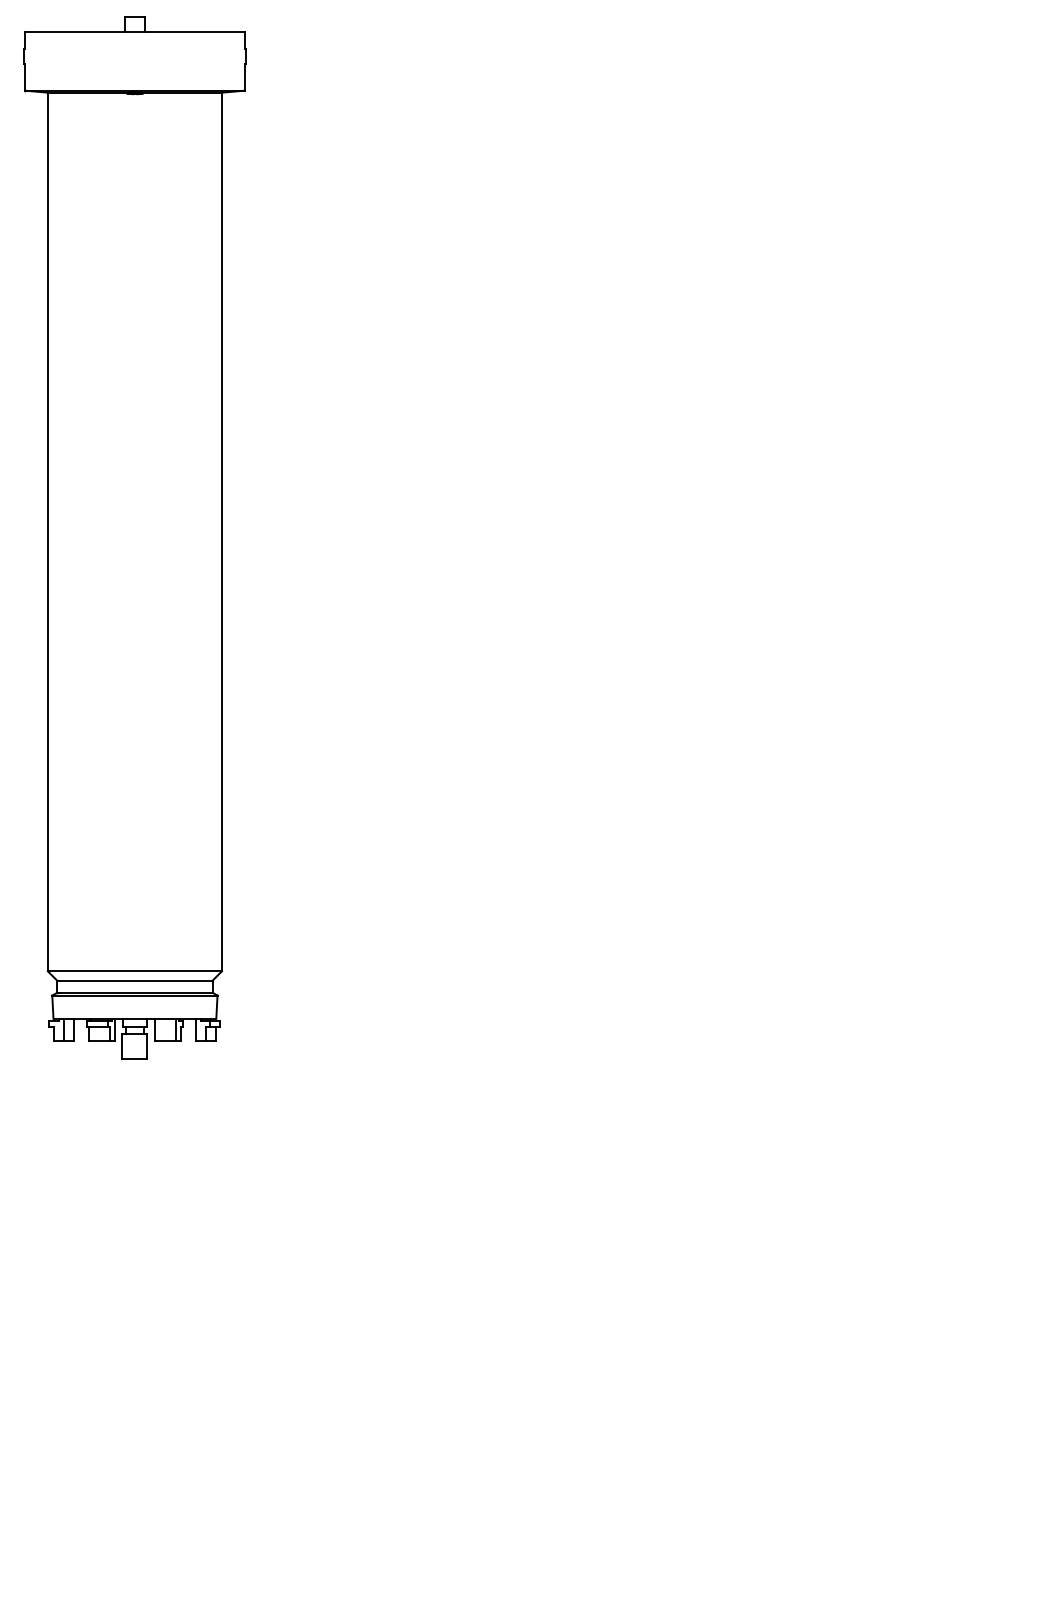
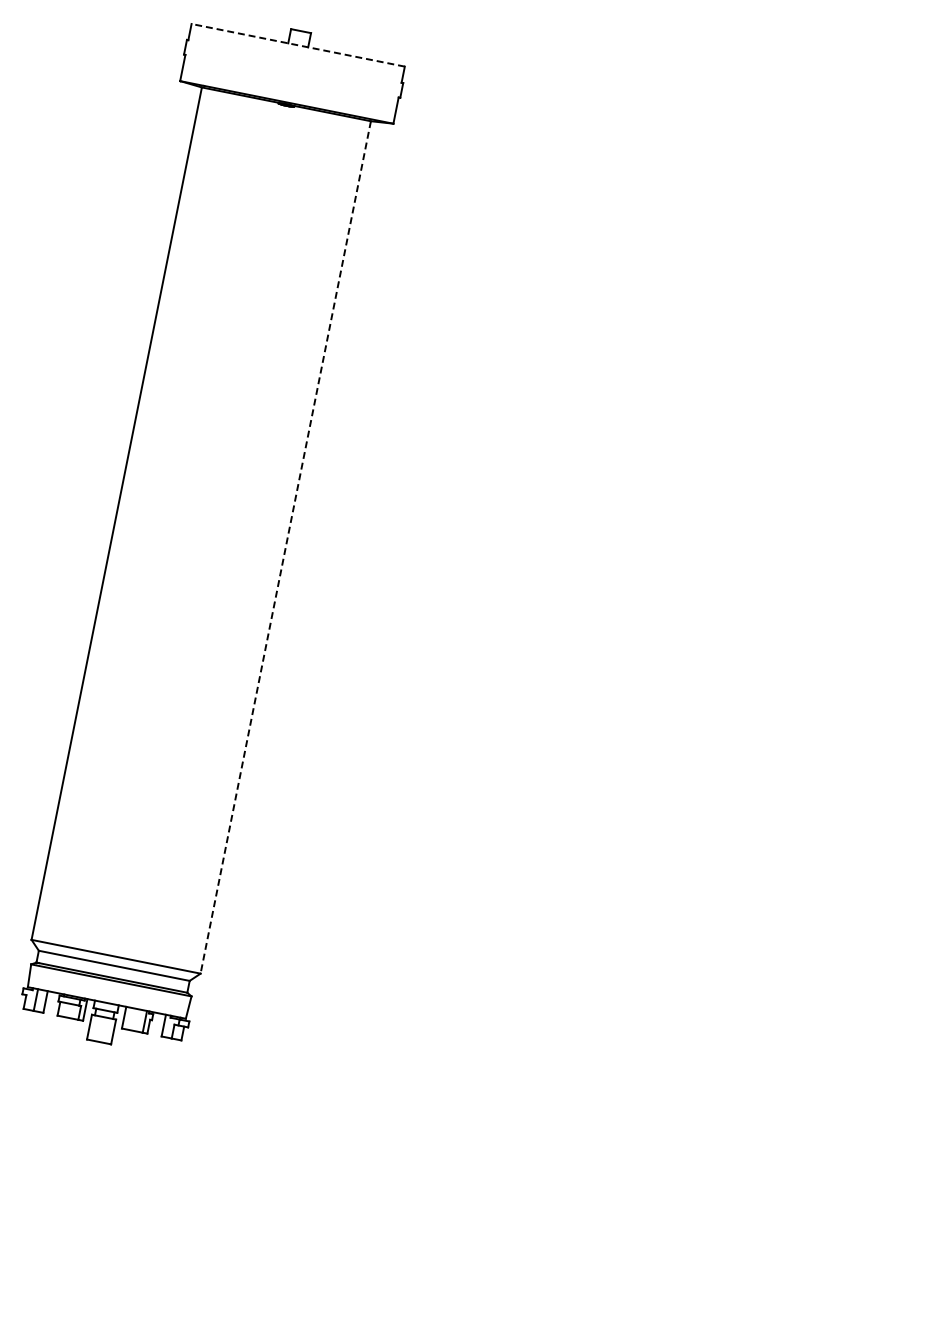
line: (134, 31) -> (297, 44), solid -> dashed
line: (222, 532) -> (286, 548), solid -> dashed

